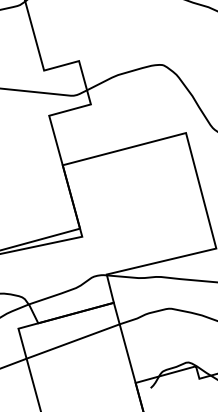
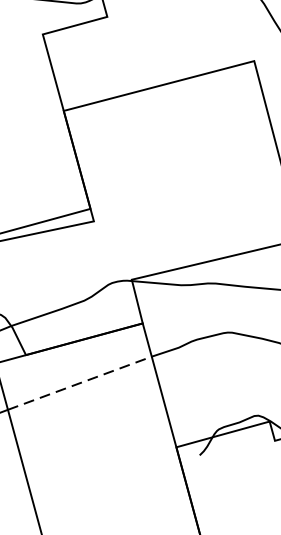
line: (73, 341) -> (80, 383), solid -> dashed

